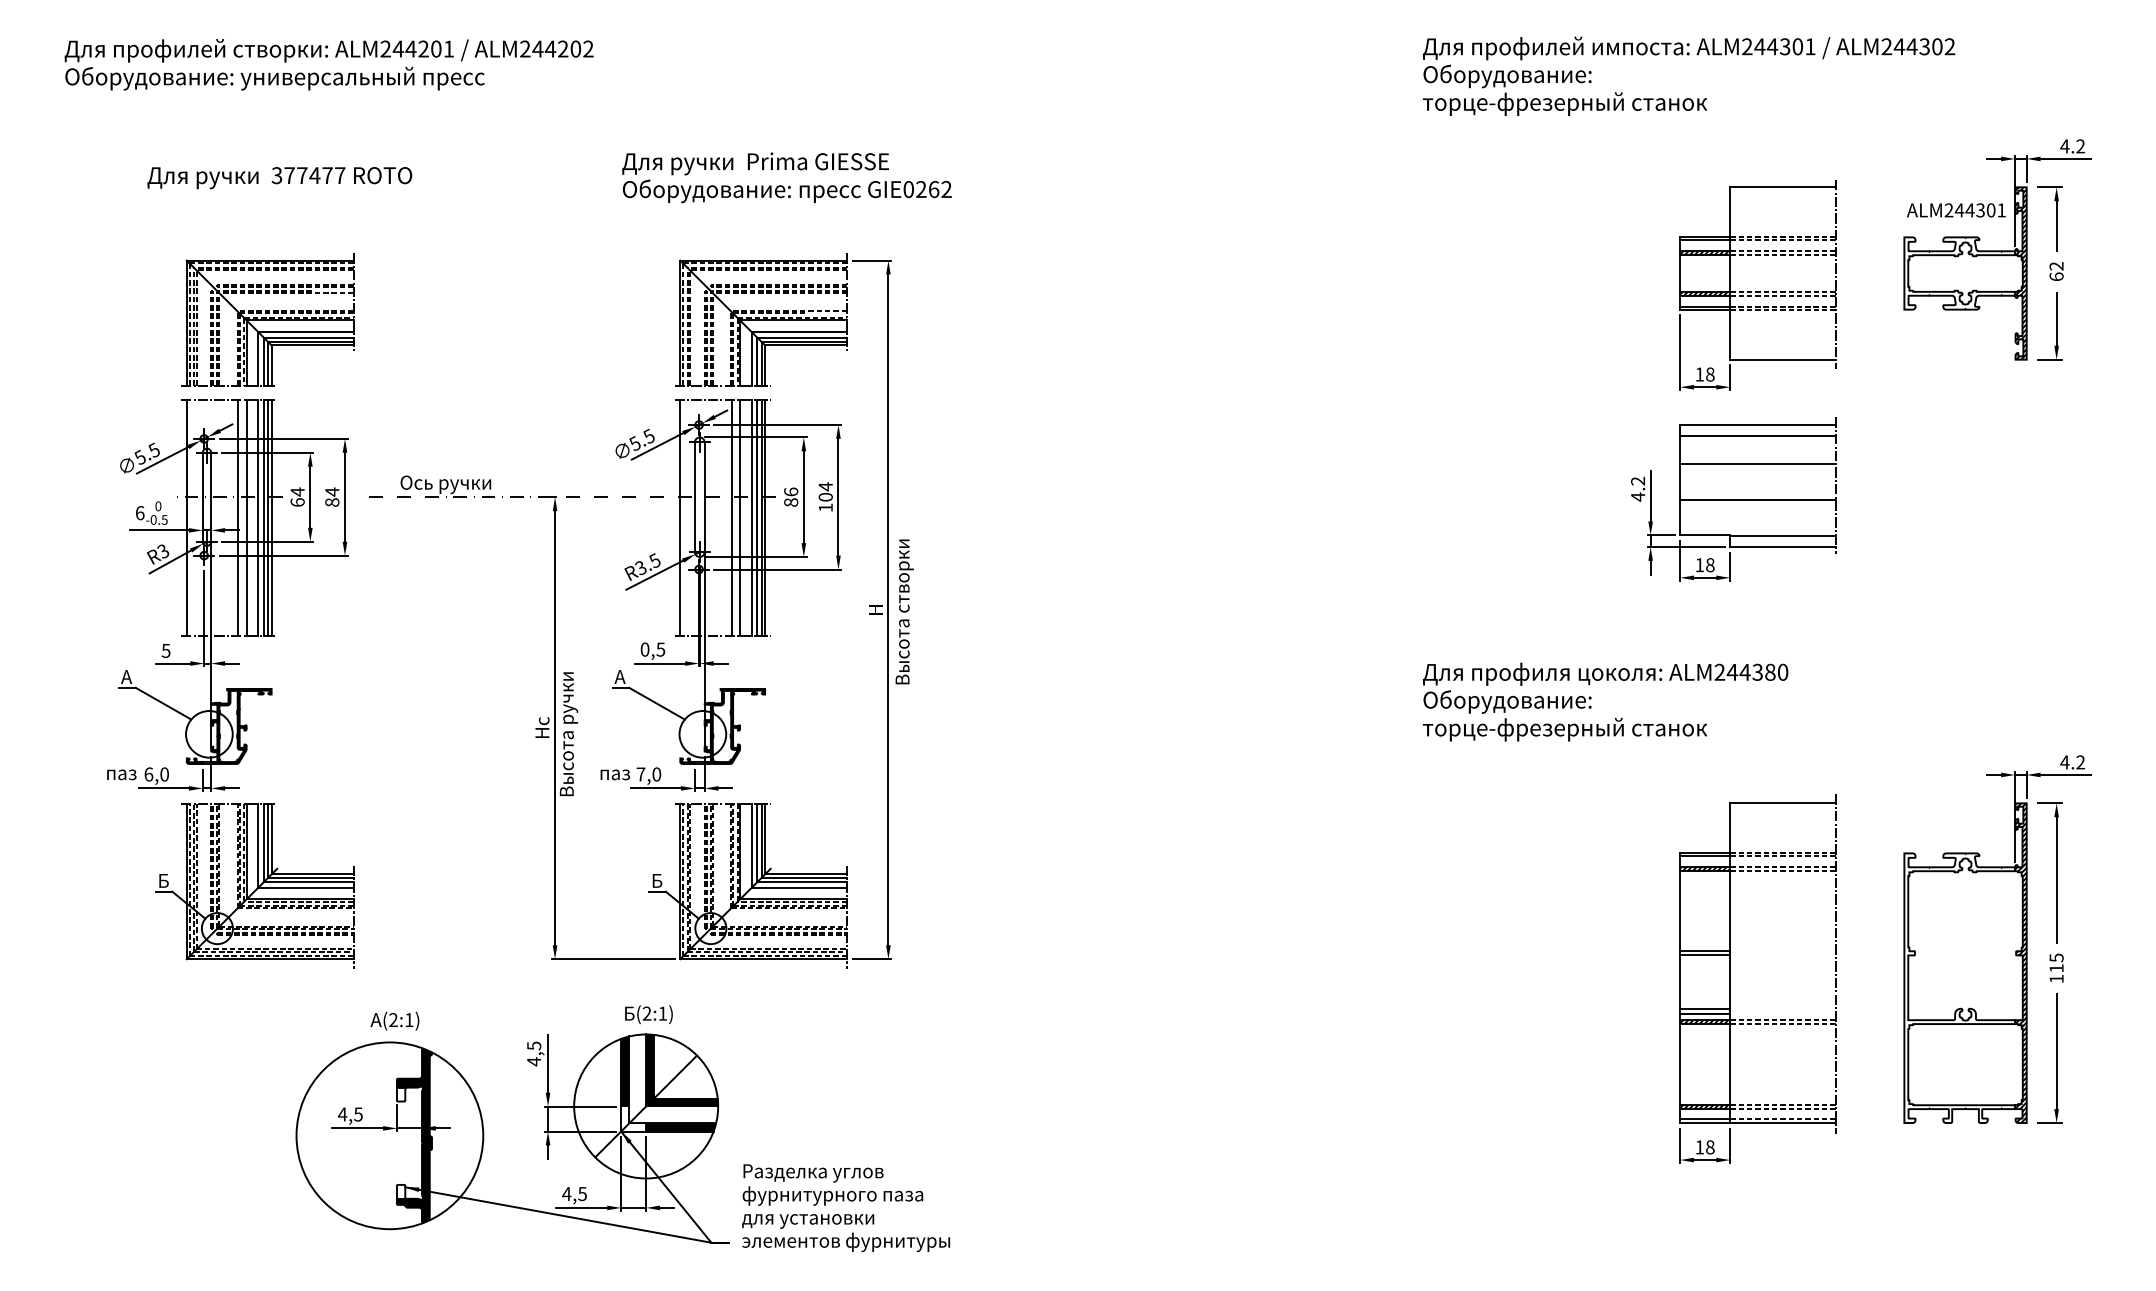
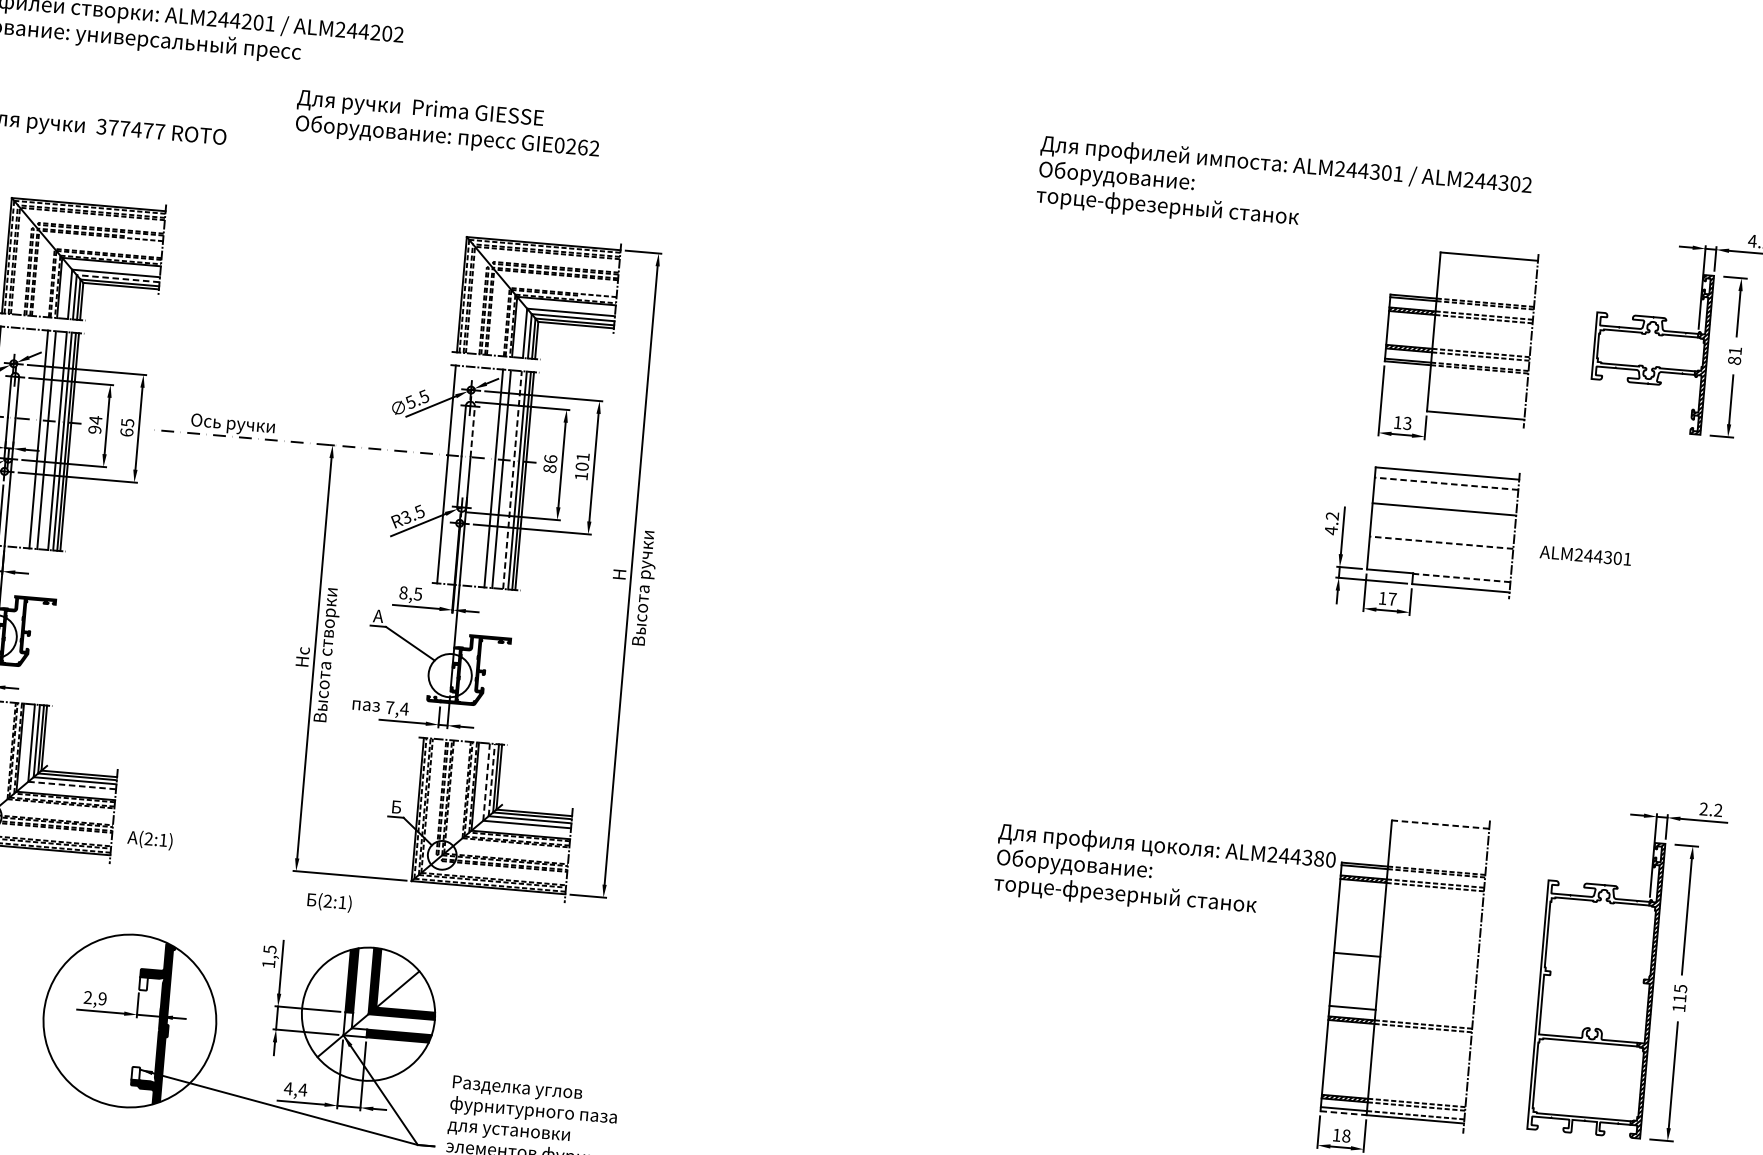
text: (1689, 75) -> (1284, 190), moved
text: (786, 177) -> (447, 124), moved
text: (1956, 210) -> (1585, 555), moved
text: (2056, 271) -> (1734, 355), 62 -> 81
line: (308, 337) -> (117, 278), solid -> dashed
text: (1710, 374) -> (1407, 423), 18 -> 13
line: (1757, 435) -> (1446, 483), solid -> dashed
line: (704, 469) -> (472, 431), solid -> dashed
text: (825, 486) -> (582, 456), 104 -> 101
text: (332, 496) -> (127, 427), 84 -> 65
line: (1757, 499) -> (1441, 542), solid -> dashed
text: (297, 502) -> (94, 429), 64 -> 94
line: (751, 517) -> (512, 479), solid -> dashed
line: (1782, 535) -> (1461, 577), solid -> dashed
text: (1710, 565) -> (1392, 599), 18 -> 17
text: (906, 575) -> (650, 545), Высота створки -> Высота ручки
text: (644, 649) -> (403, 592), 0,5 -> 8,5
text: (570, 687) -> (331, 621), Высота ручки -> Высота створки
text: (1605, 701) -> (1164, 872), moved
text: (2064, 762) -> (1703, 809), 4.2 -> 2.2
text: (656, 774) -> (404, 708), ,0 -> ,4
line: (1782, 803) -> (1440, 824), solid -> dashed
line: (757, 842) -> (492, 779), solid -> dashed
line: (751, 845) -> (486, 781), solid -> dashed
line: (306, 887) -> (72, 785), solid -> dashed
line: (1705, 955) -> (1357, 958), removed
text: (648, 1014) -> (329, 902), moved
line: (1705, 1014) -> (1352, 1013), removed
text: (394, 1020) -> (149, 839), moved
text: (534, 1061) -> (269, 963), 4,5 -> 1,5
text: (350, 1114) -> (95, 998), 4,5 -> 2,9
line: (1705, 1123) -> (1343, 1113), solid -> dashed
text: (582, 1194) -> (302, 1090), 4,5 -> 4,4

